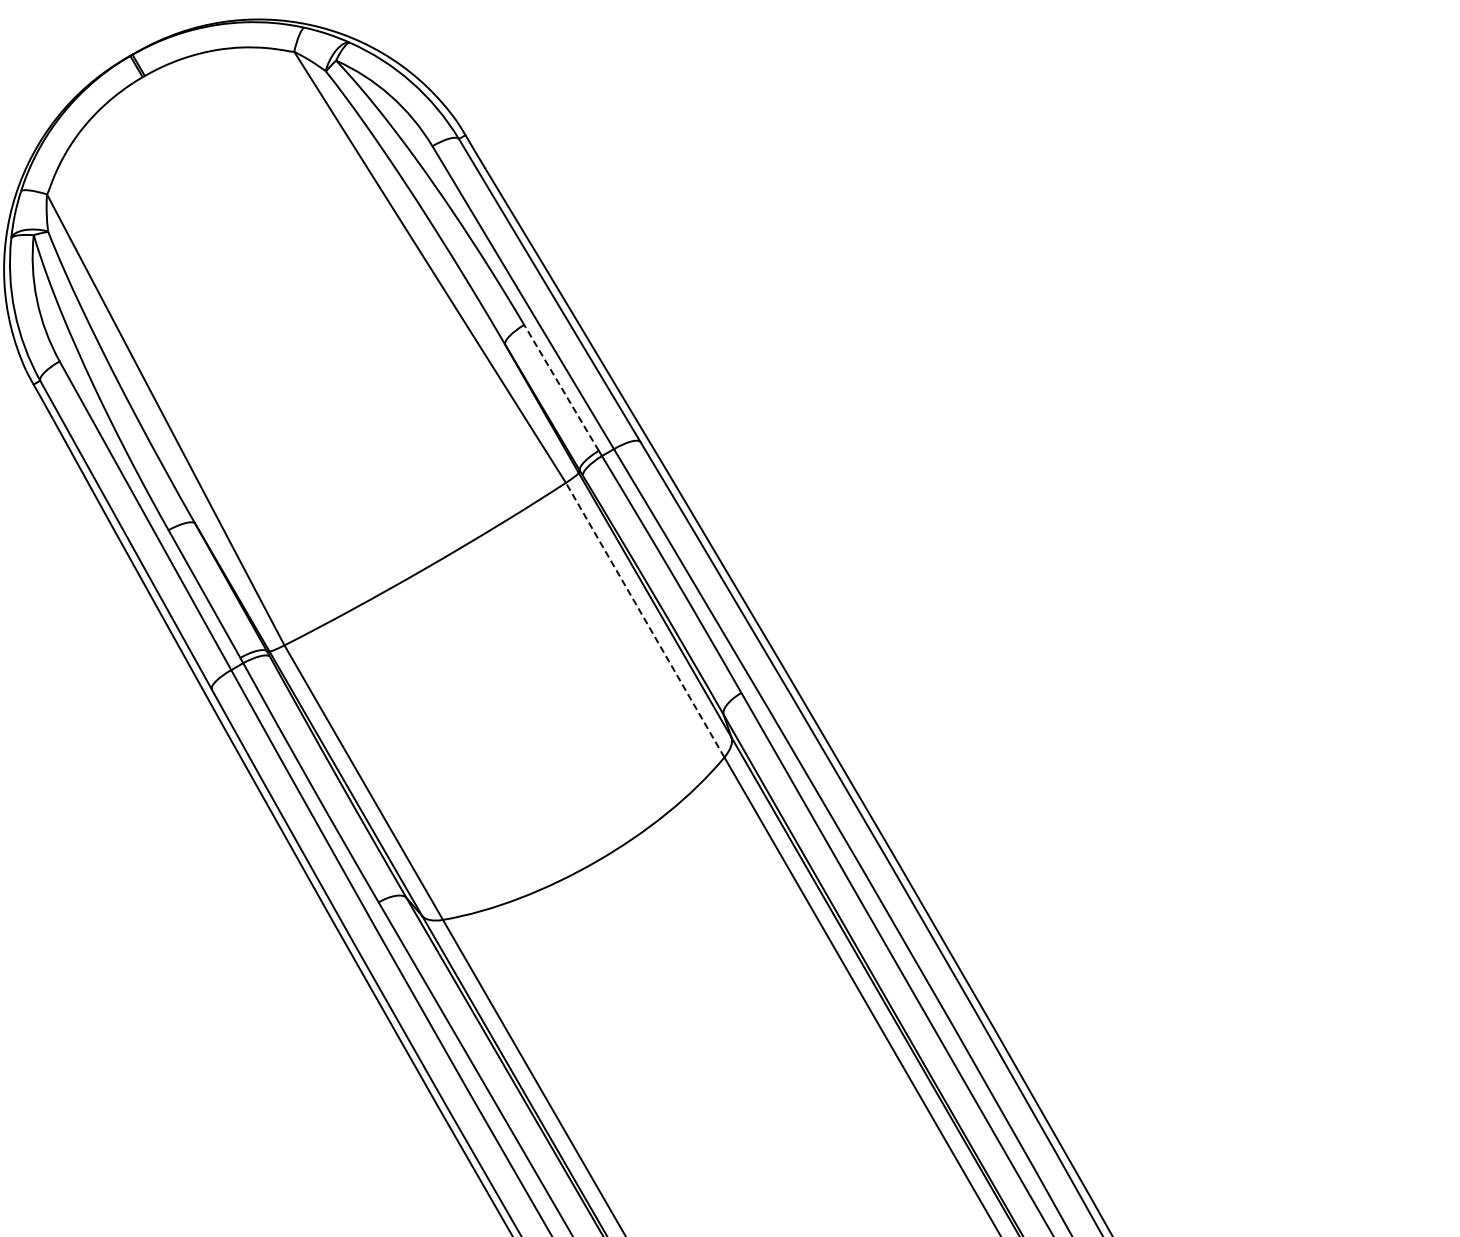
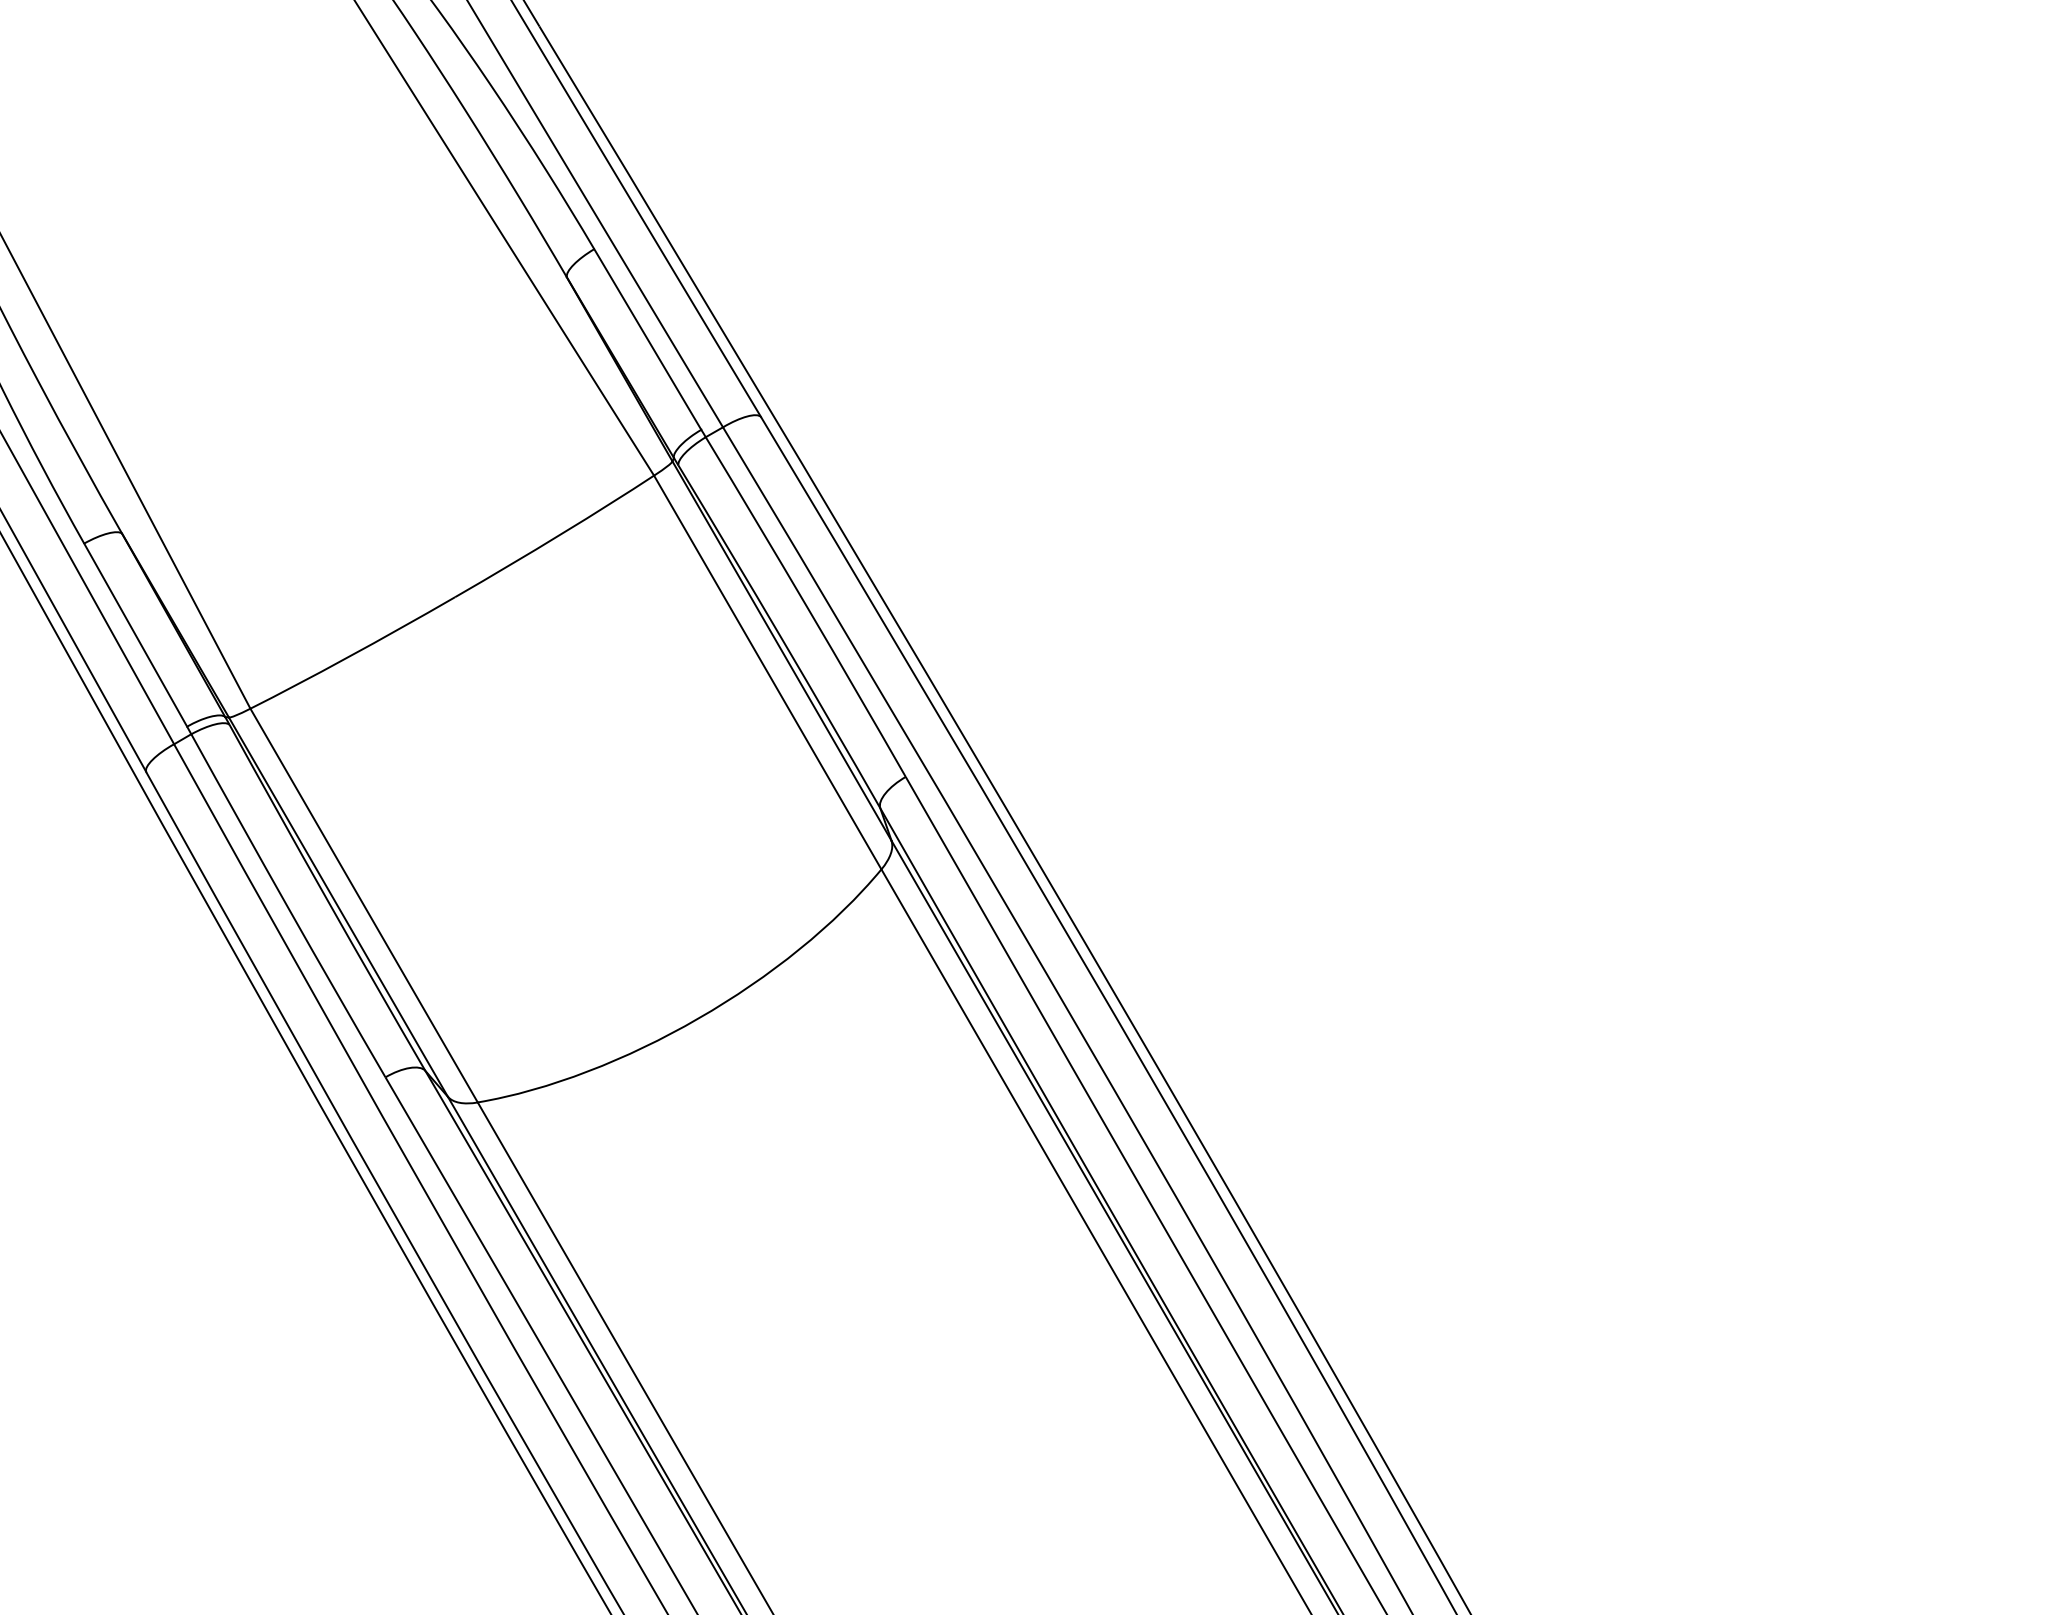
line: (561, 387) -> (647, 338), dashed -> solid
line: (645, 620) -> (768, 673), dashed -> solid

